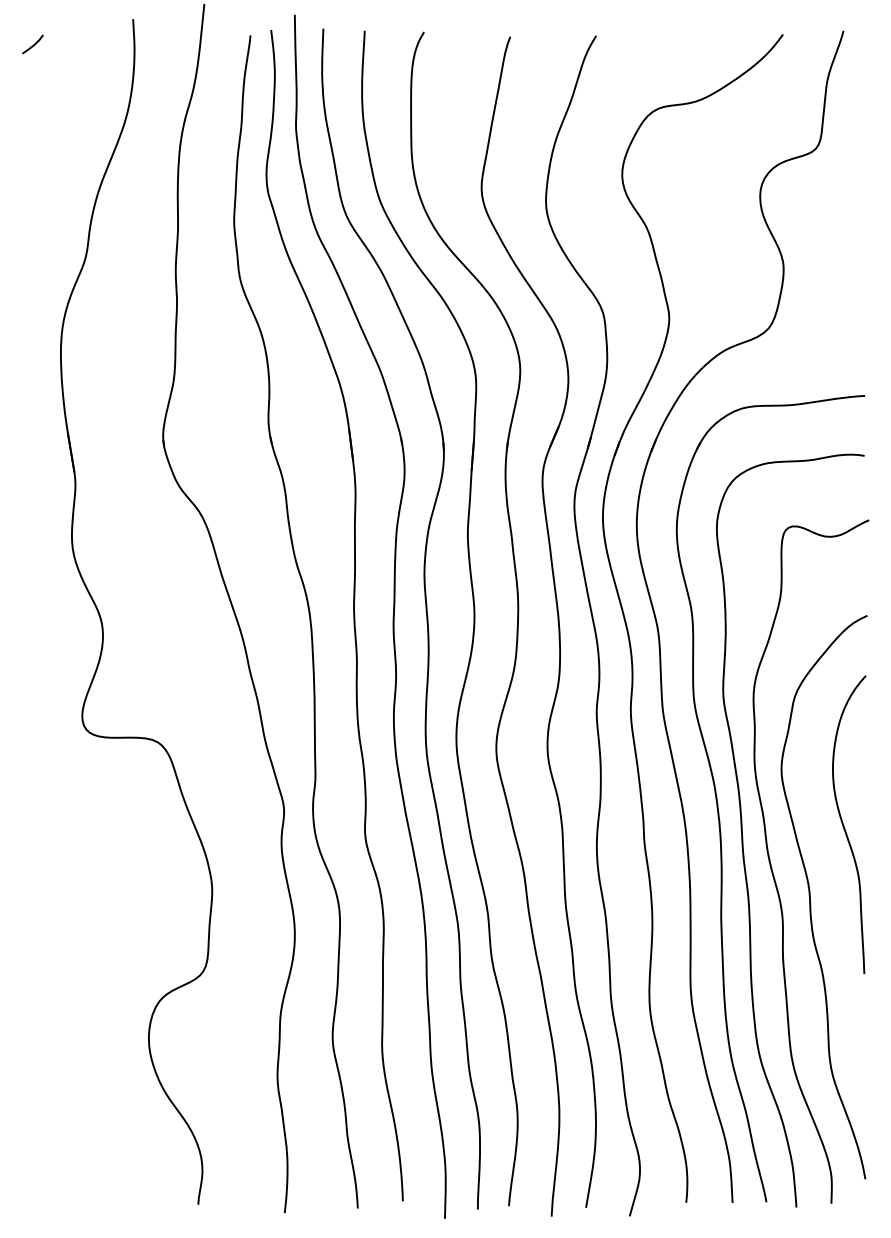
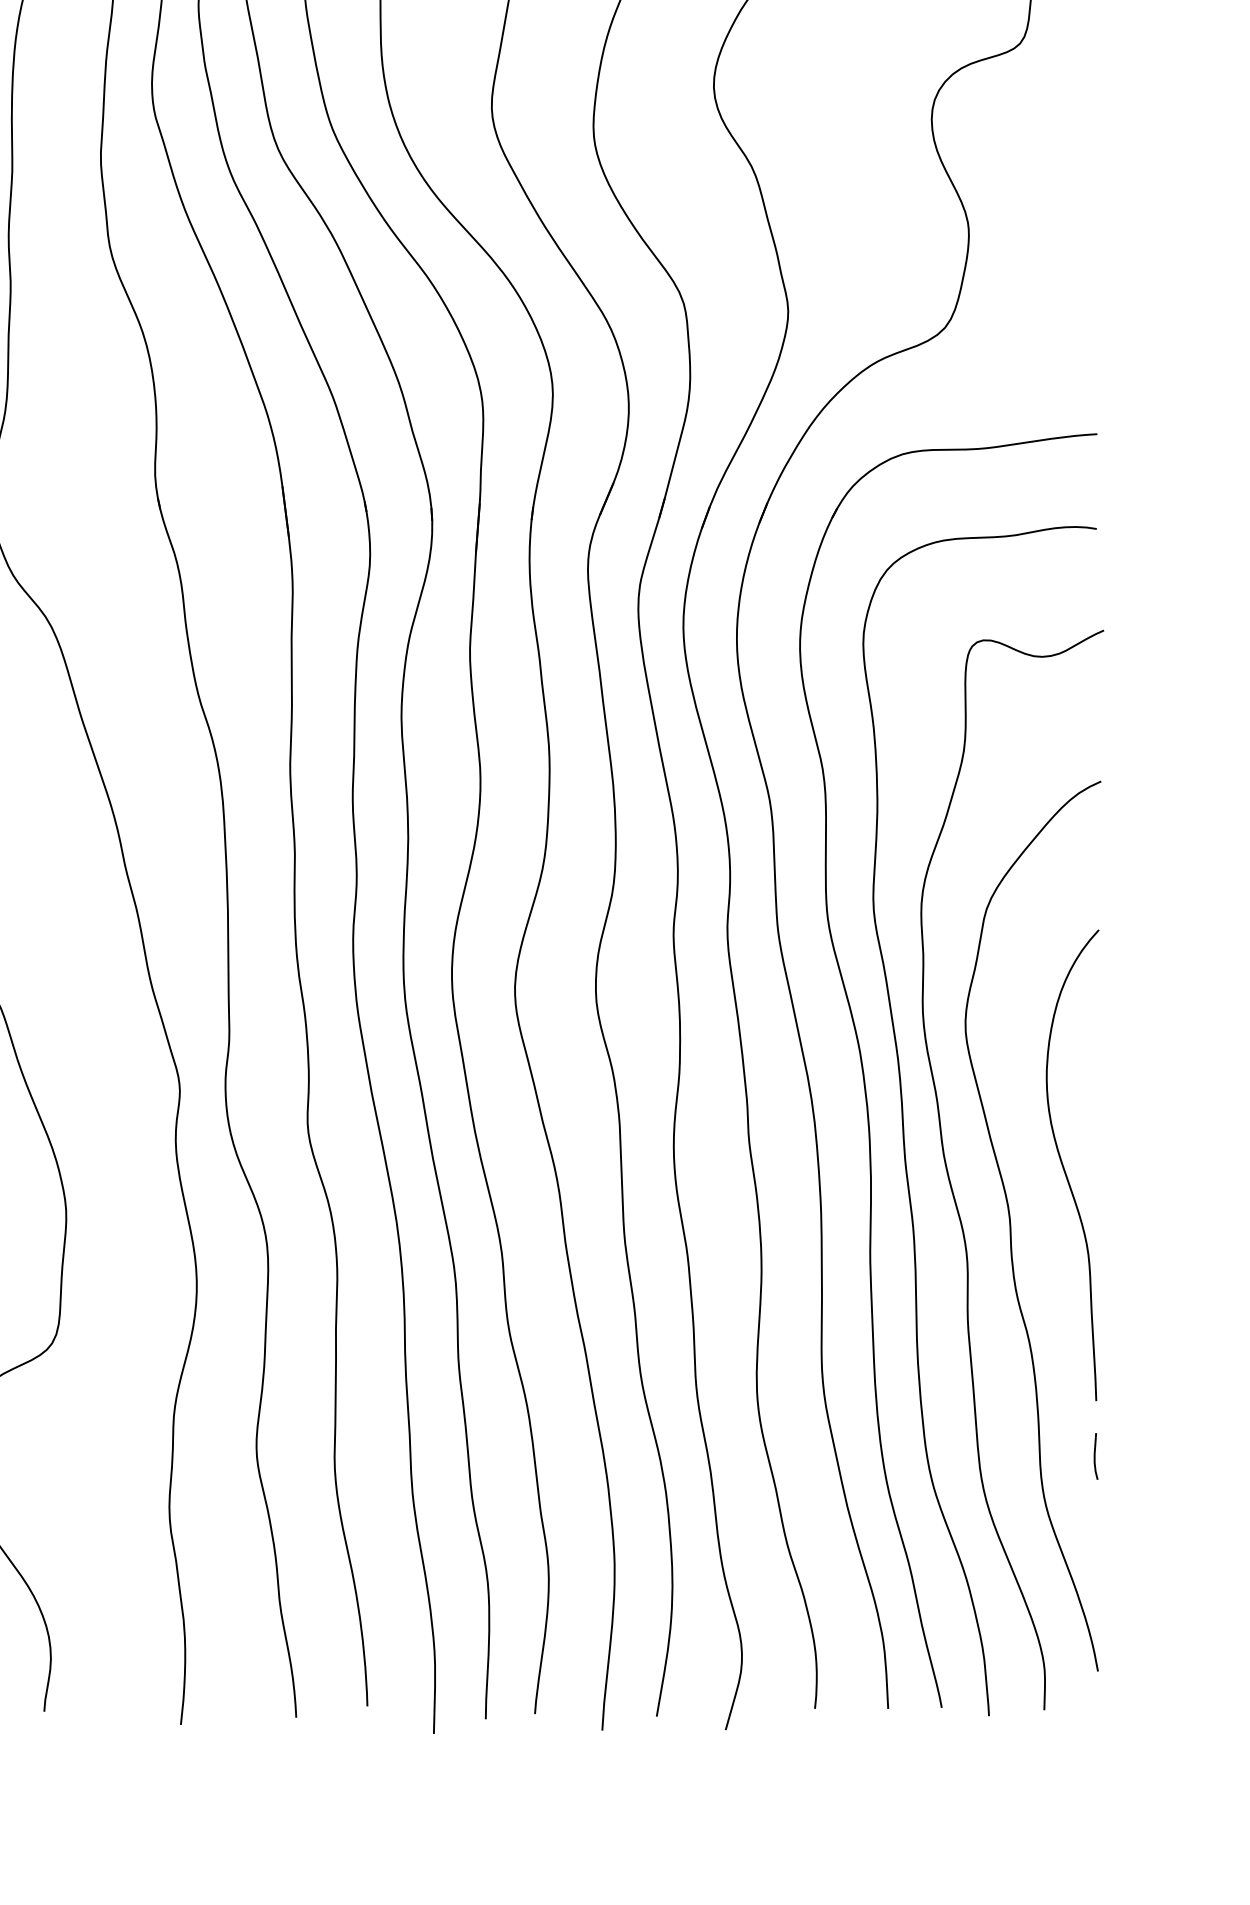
curve: (844, 825) -> (1064, 1166), moved
line: (863, 1042) -> (1094, 1455), added

